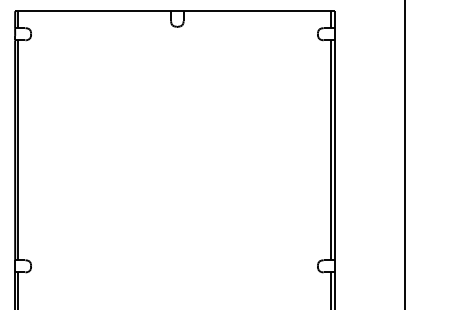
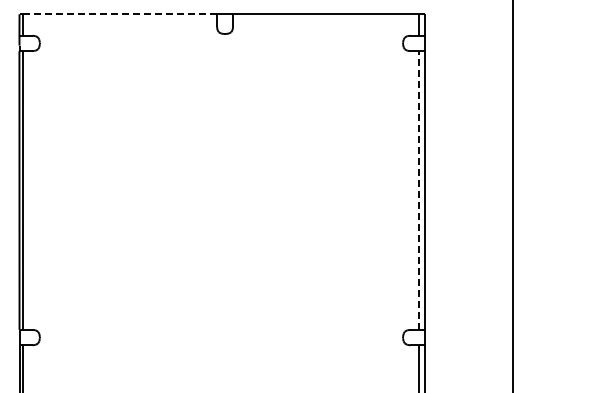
line: (94, 11) -> (120, 14), solid -> dashed
line: (330, 150) -> (419, 190), solid -> dashed

